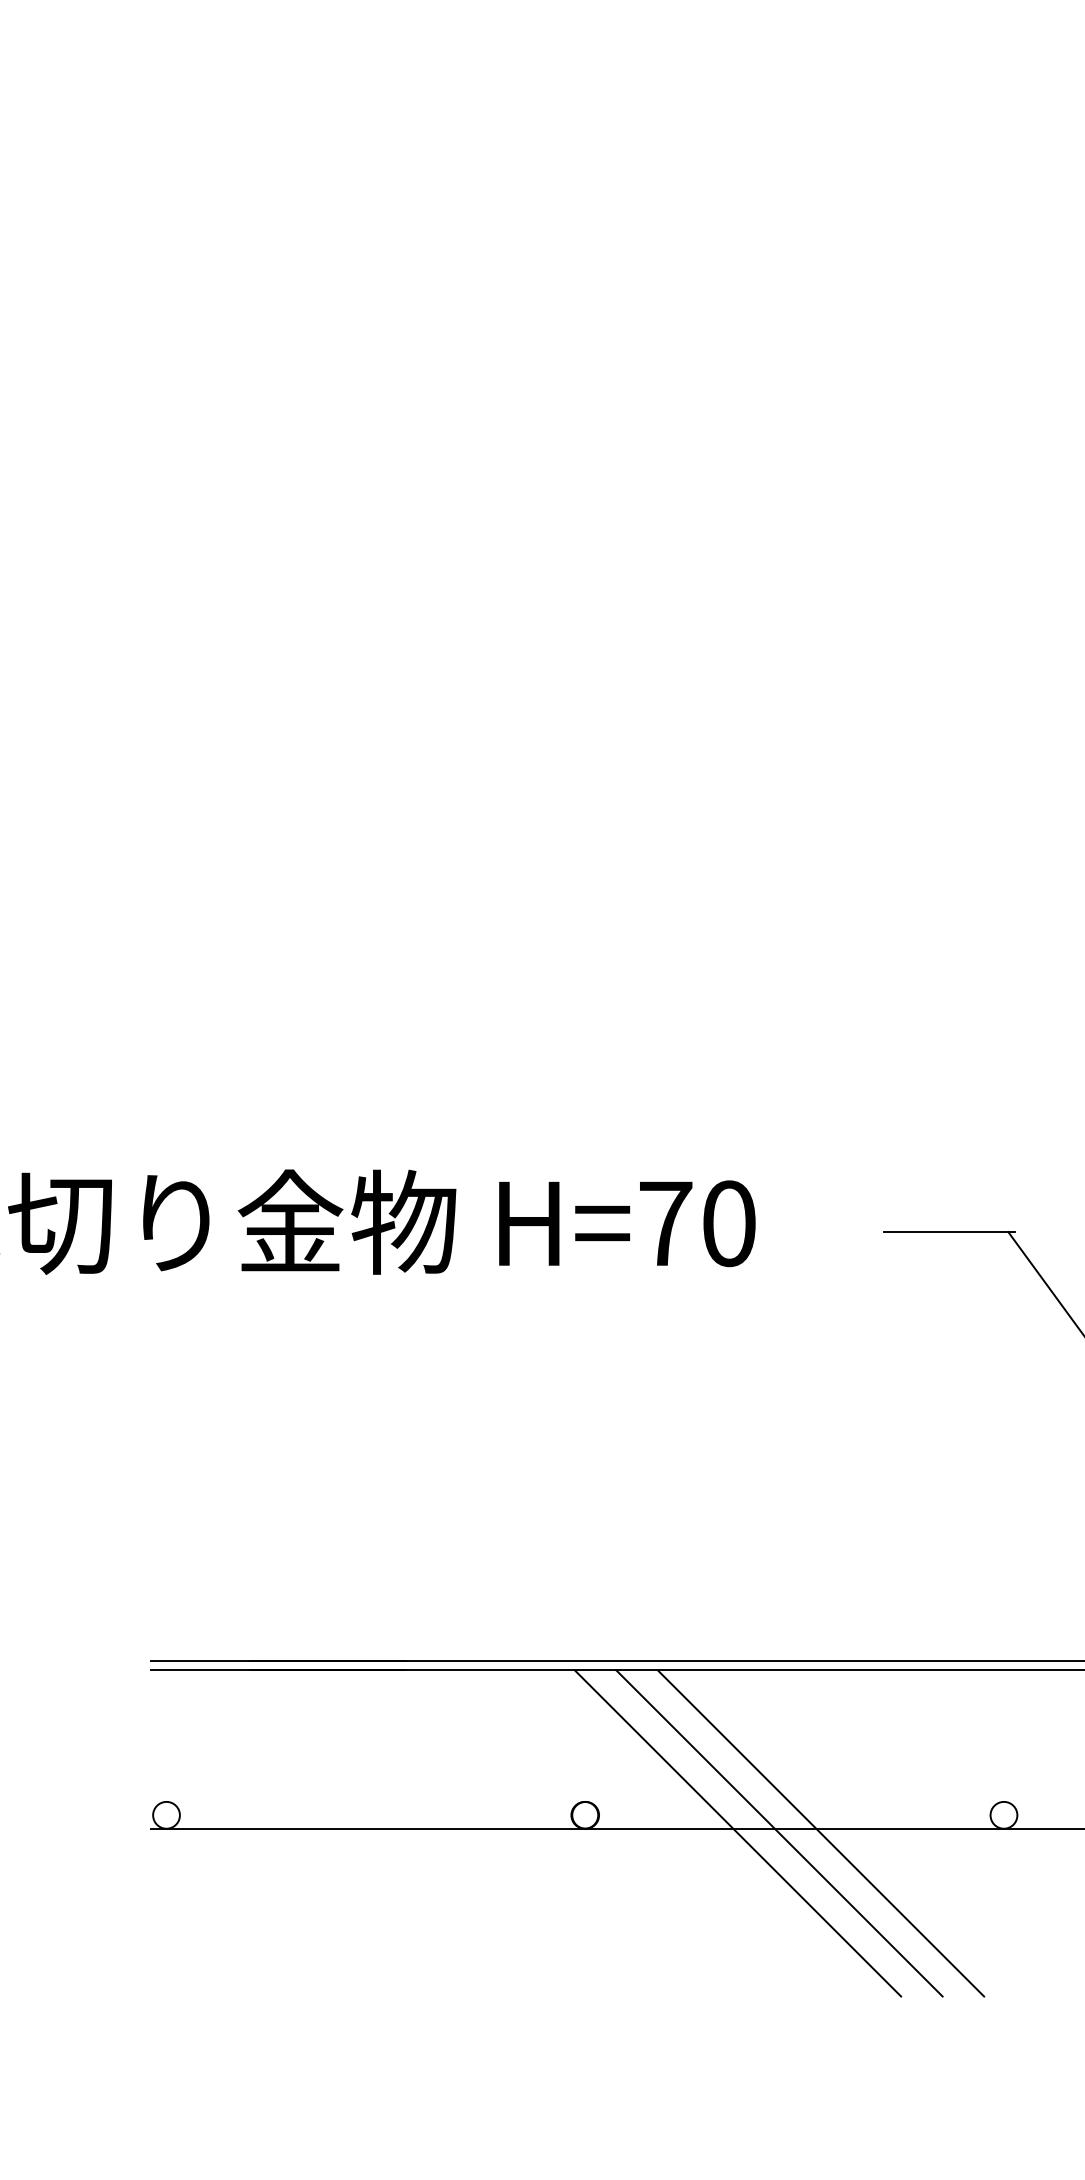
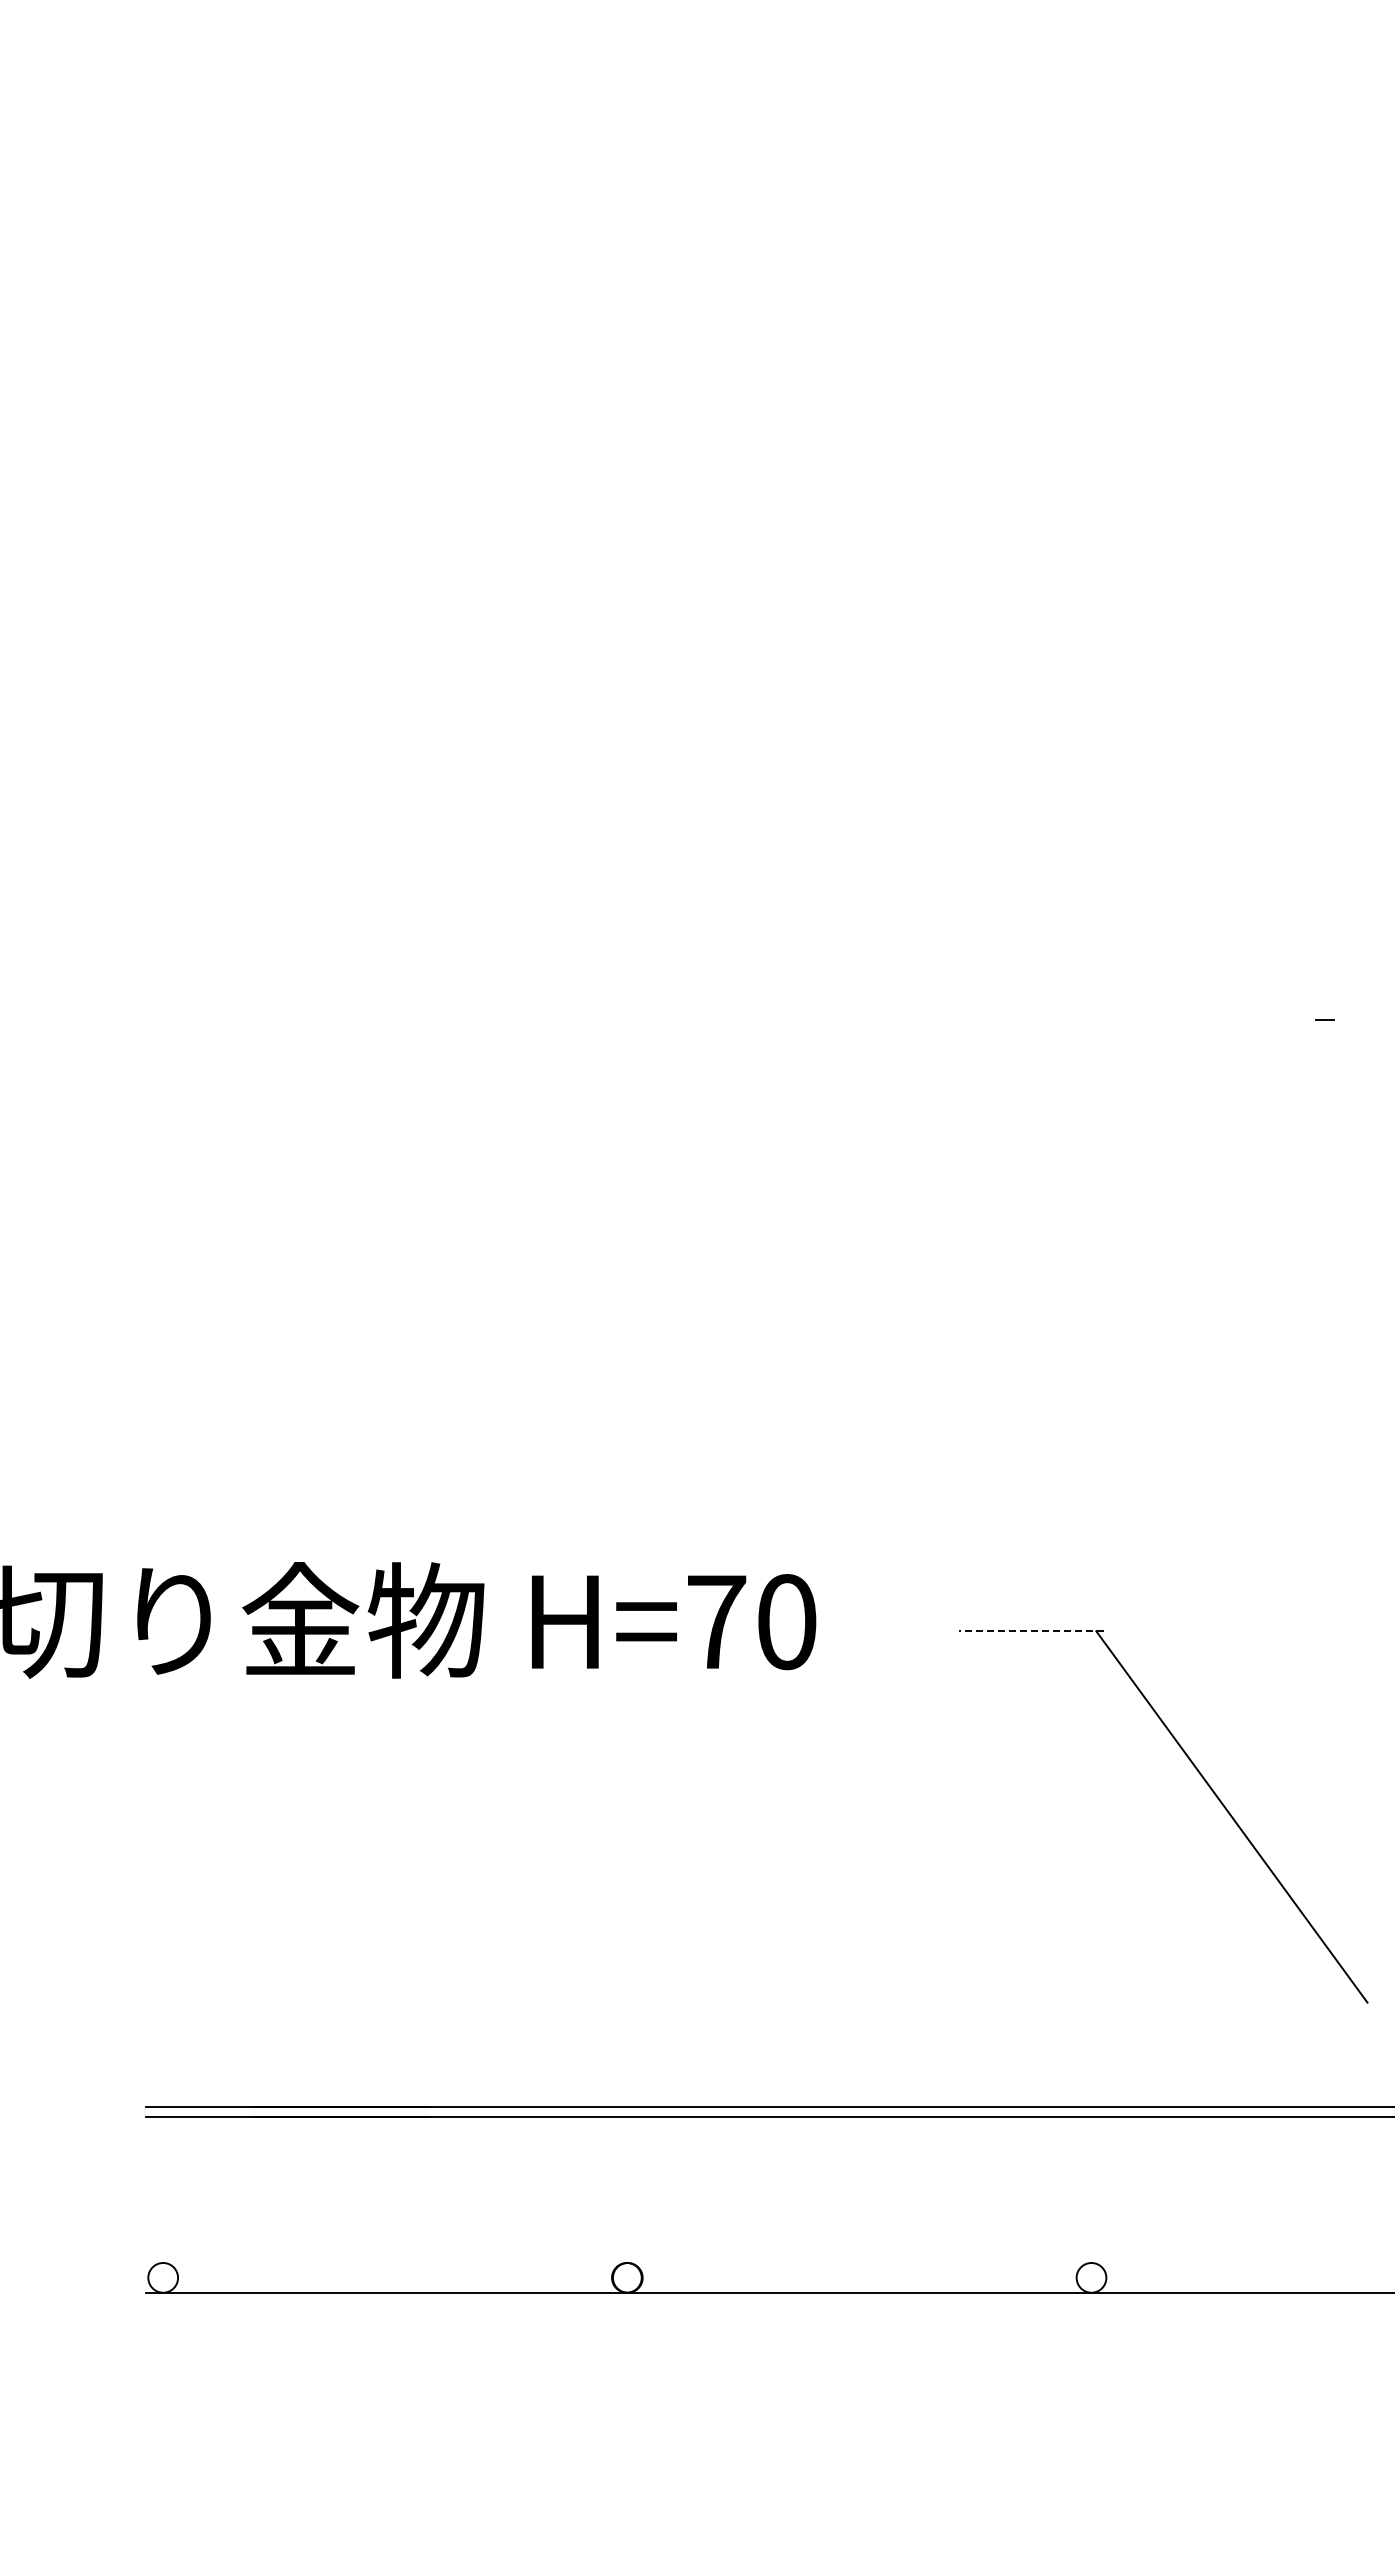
line: (948, 1232) -> (1030, 1631), solid -> dashed
line: (737, 1833) -> (796, 2297), removed
line: (779, 1833) -> (842, 2297), removed
line: (820, 1833) -> (888, 2297), removed

